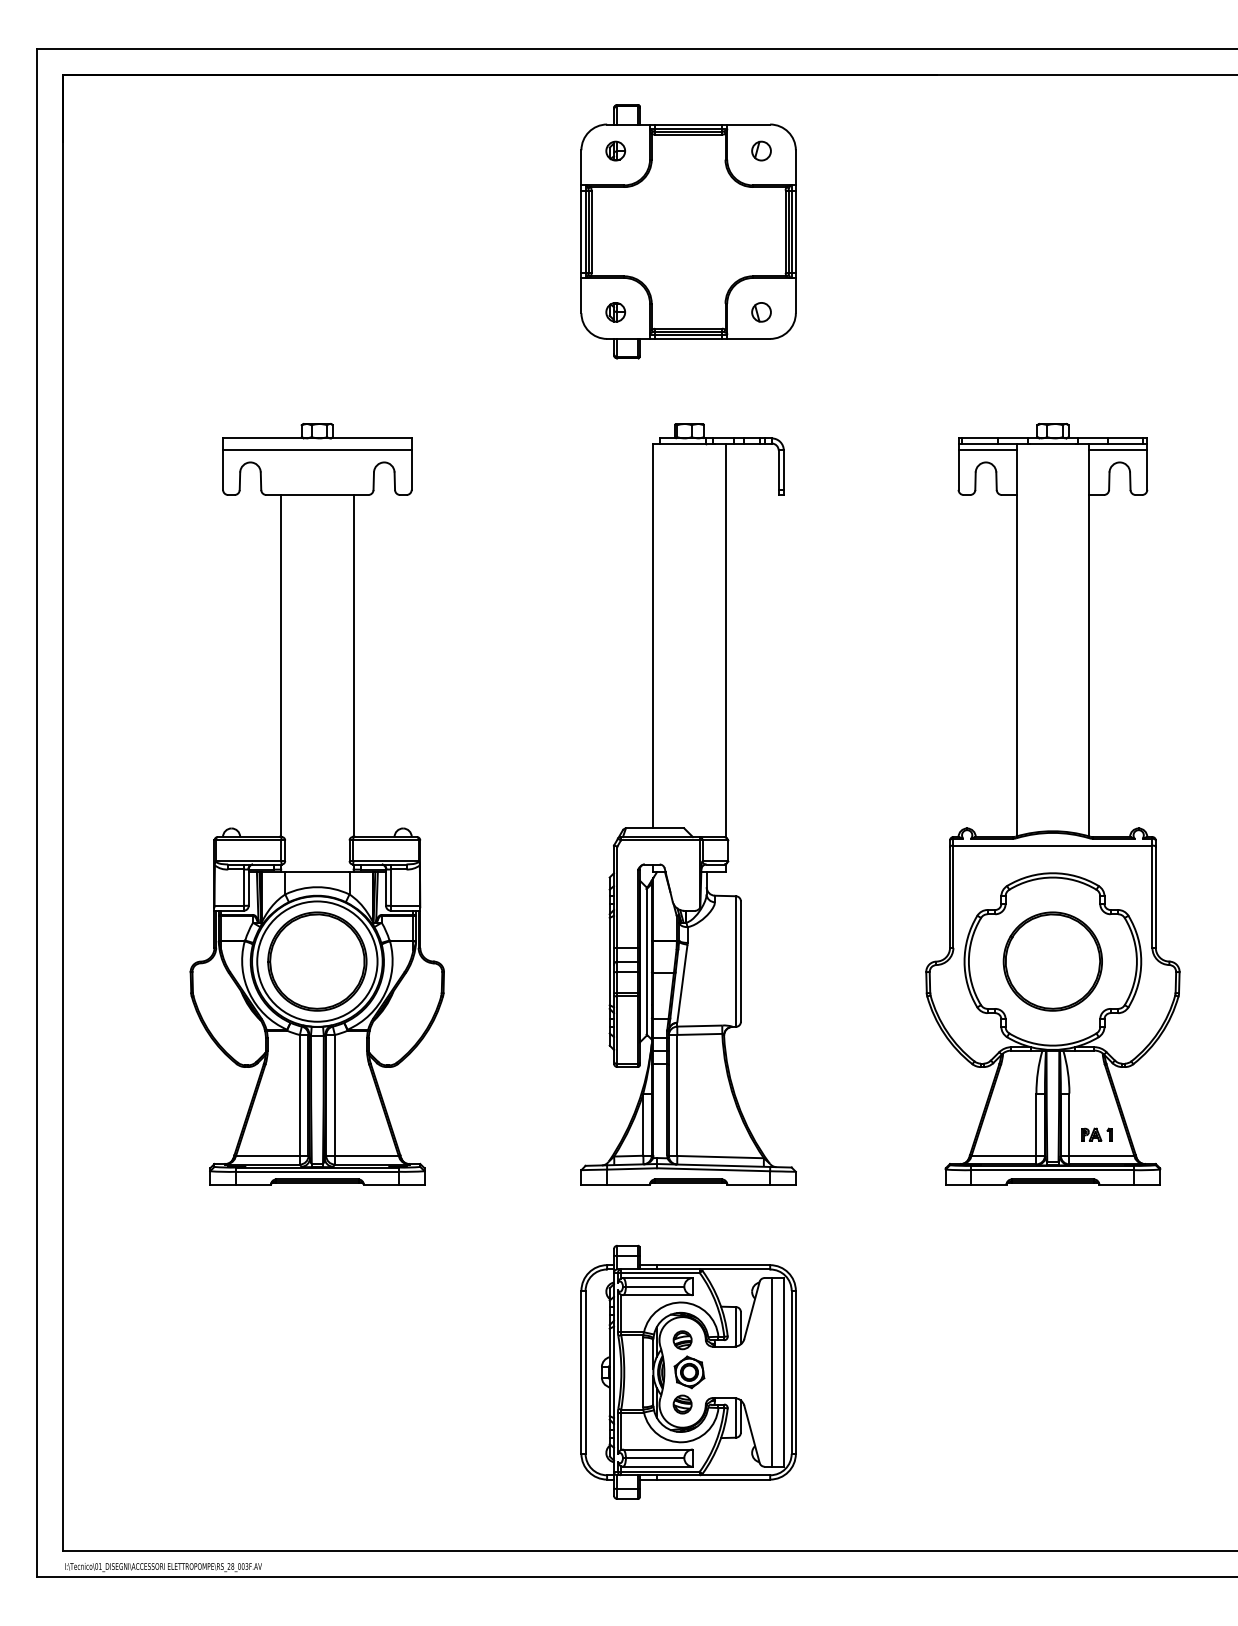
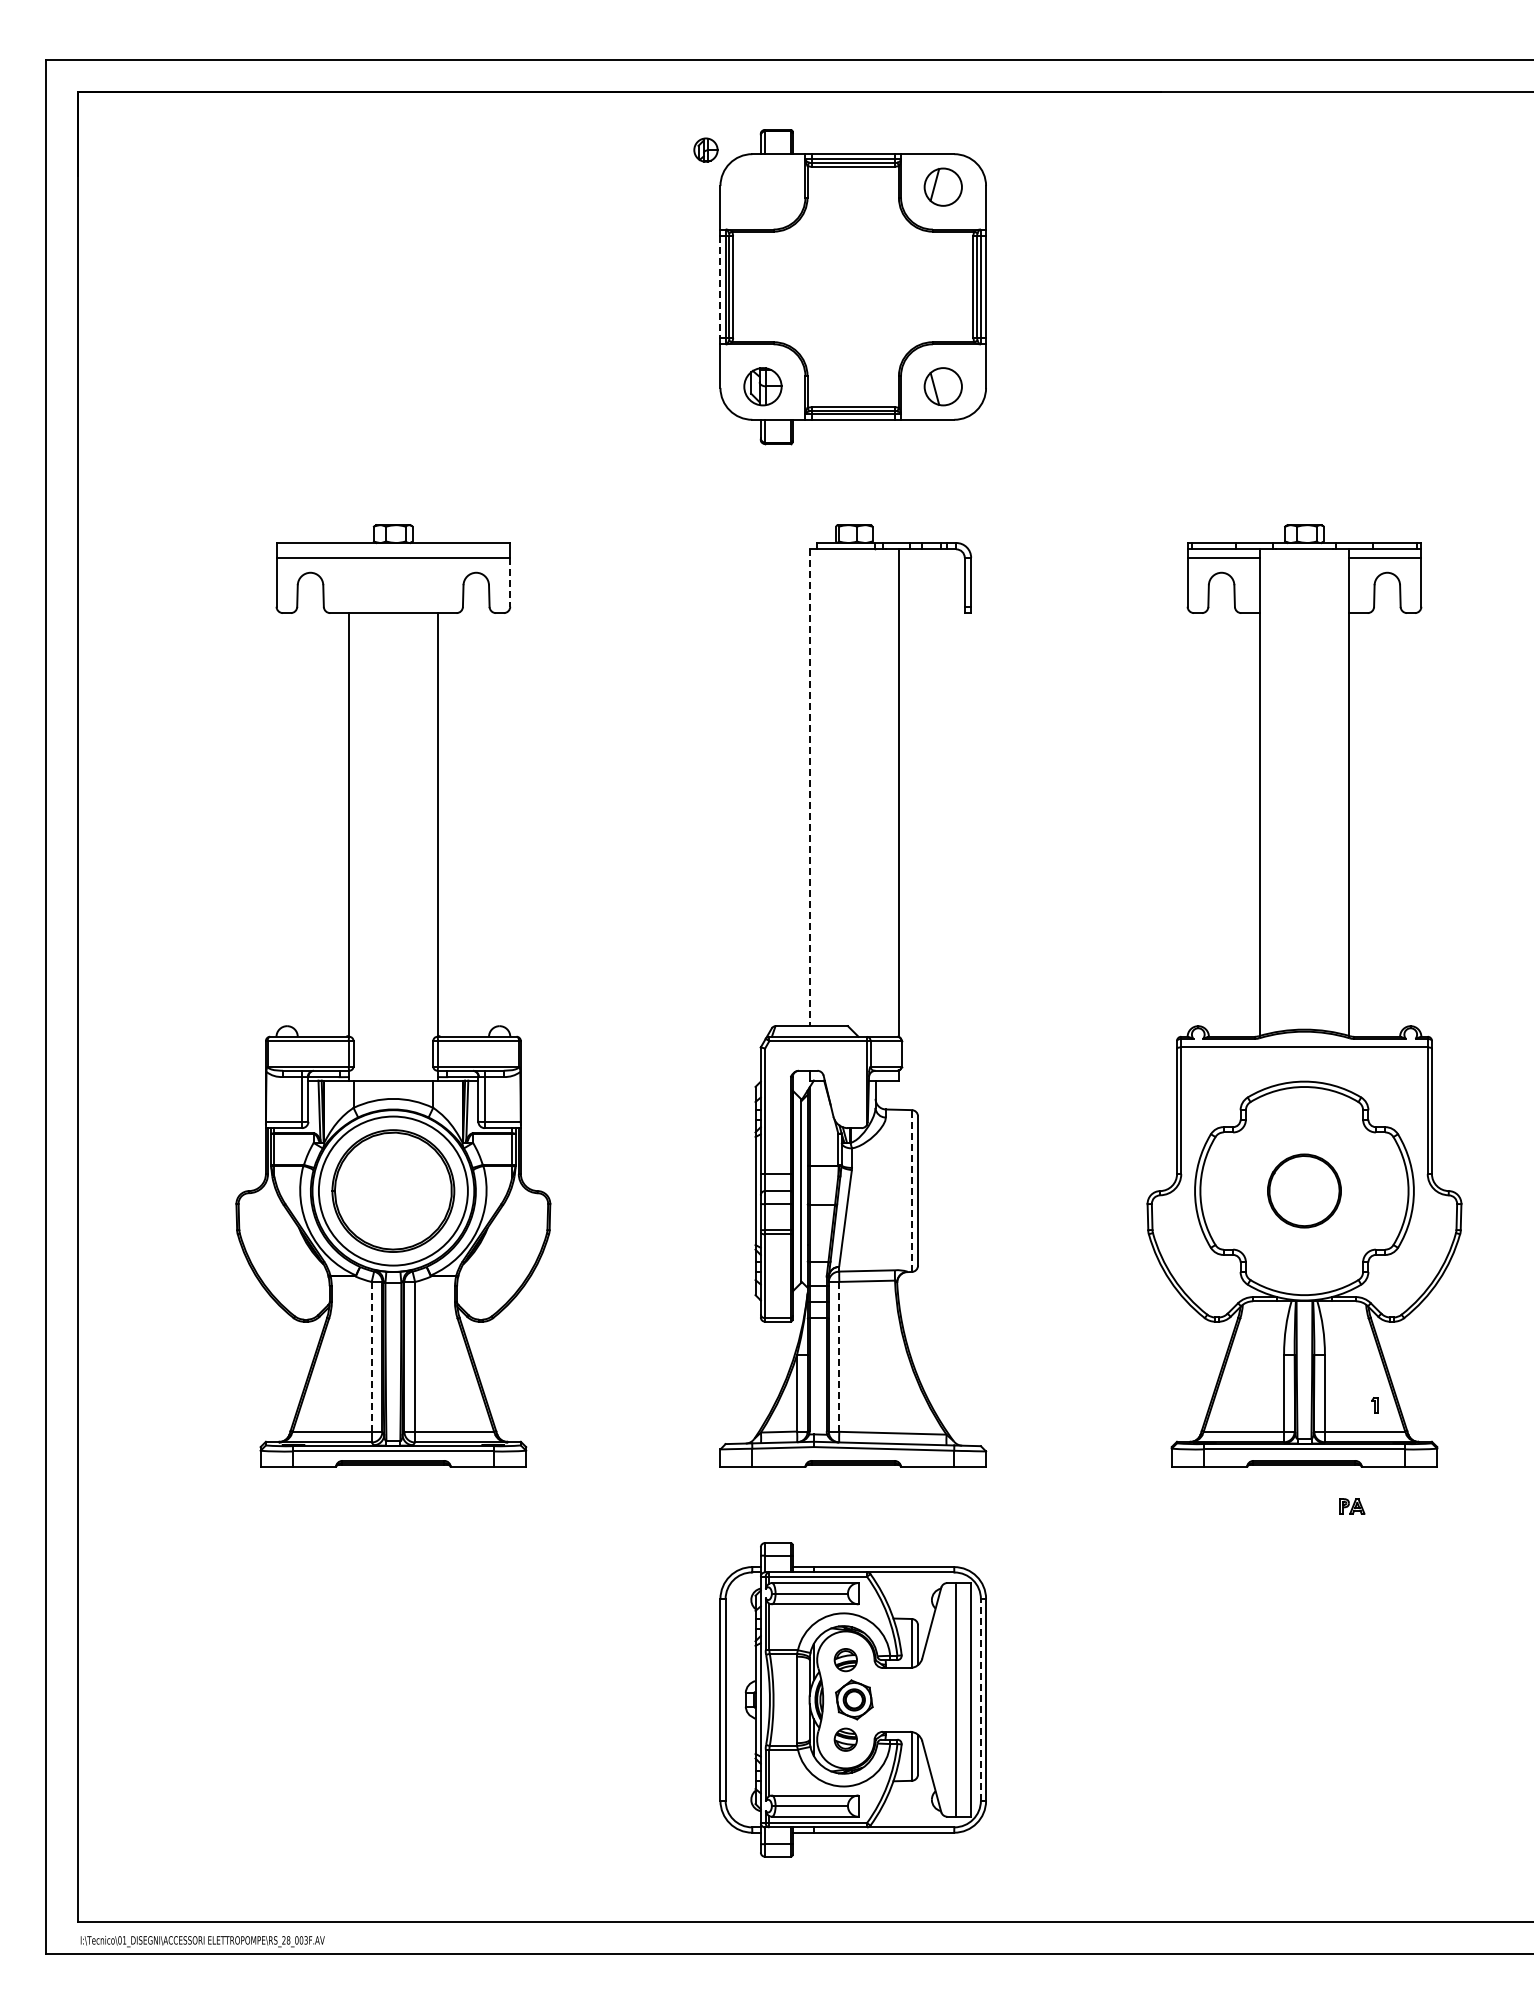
part: (615, 150) -> (705, 149), moved
part: (761, 150) -> (943, 186), size x1.6
line: (581, 231) -> (720, 286), solid -> dashed
part: (615, 312) -> (762, 386), size x1.6
part: (761, 312) -> (943, 386), size x1.6
line: (411, 470) -> (510, 582), solid -> dashed
line: (653, 636) -> (809, 788), solid -> dashed
line: (735, 961) -> (911, 1191), solid -> dashed
part: (1052, 961) -> (1304, 1190), size x0.6
line: (299, 1095) -> (371, 1356), solid -> dashed
line: (677, 1095) -> (839, 1356), solid -> dashed
part: (1091, 1134) -> (1352, 1506), moved
line: (791, 1372) -> (980, 1699), solid -> dashed

